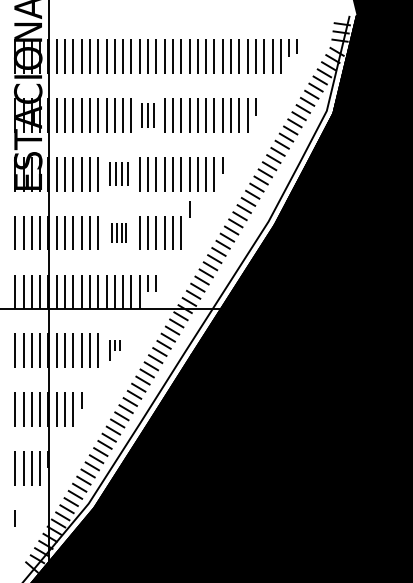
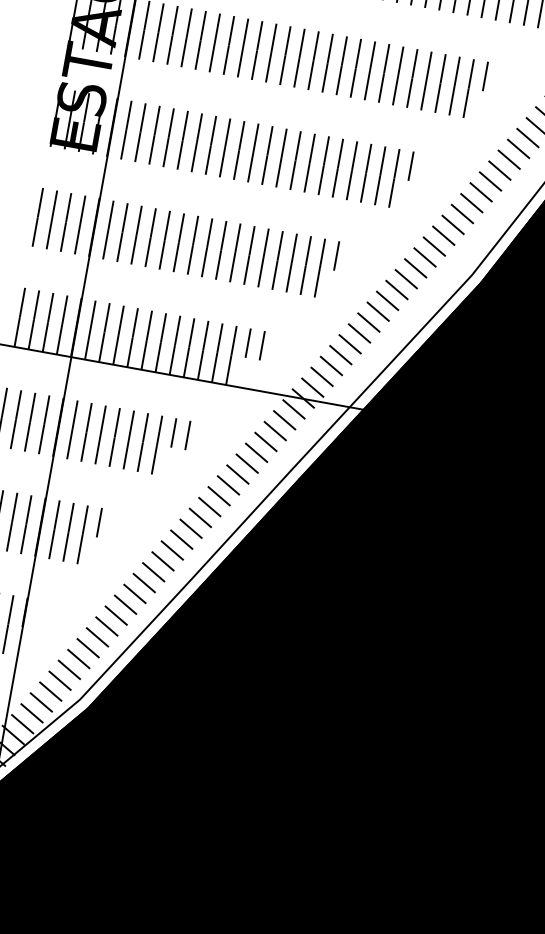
part: (147, 115) -> (298, 57), size x1.43
part: (118, 174) -> (231, 149), size x1.43
line: (189, 209) -> (336, 256), moved
part: (118, 232) -> (213, 247), size x1.67
part: (114, 350) -> (170, 447), size x1.67

